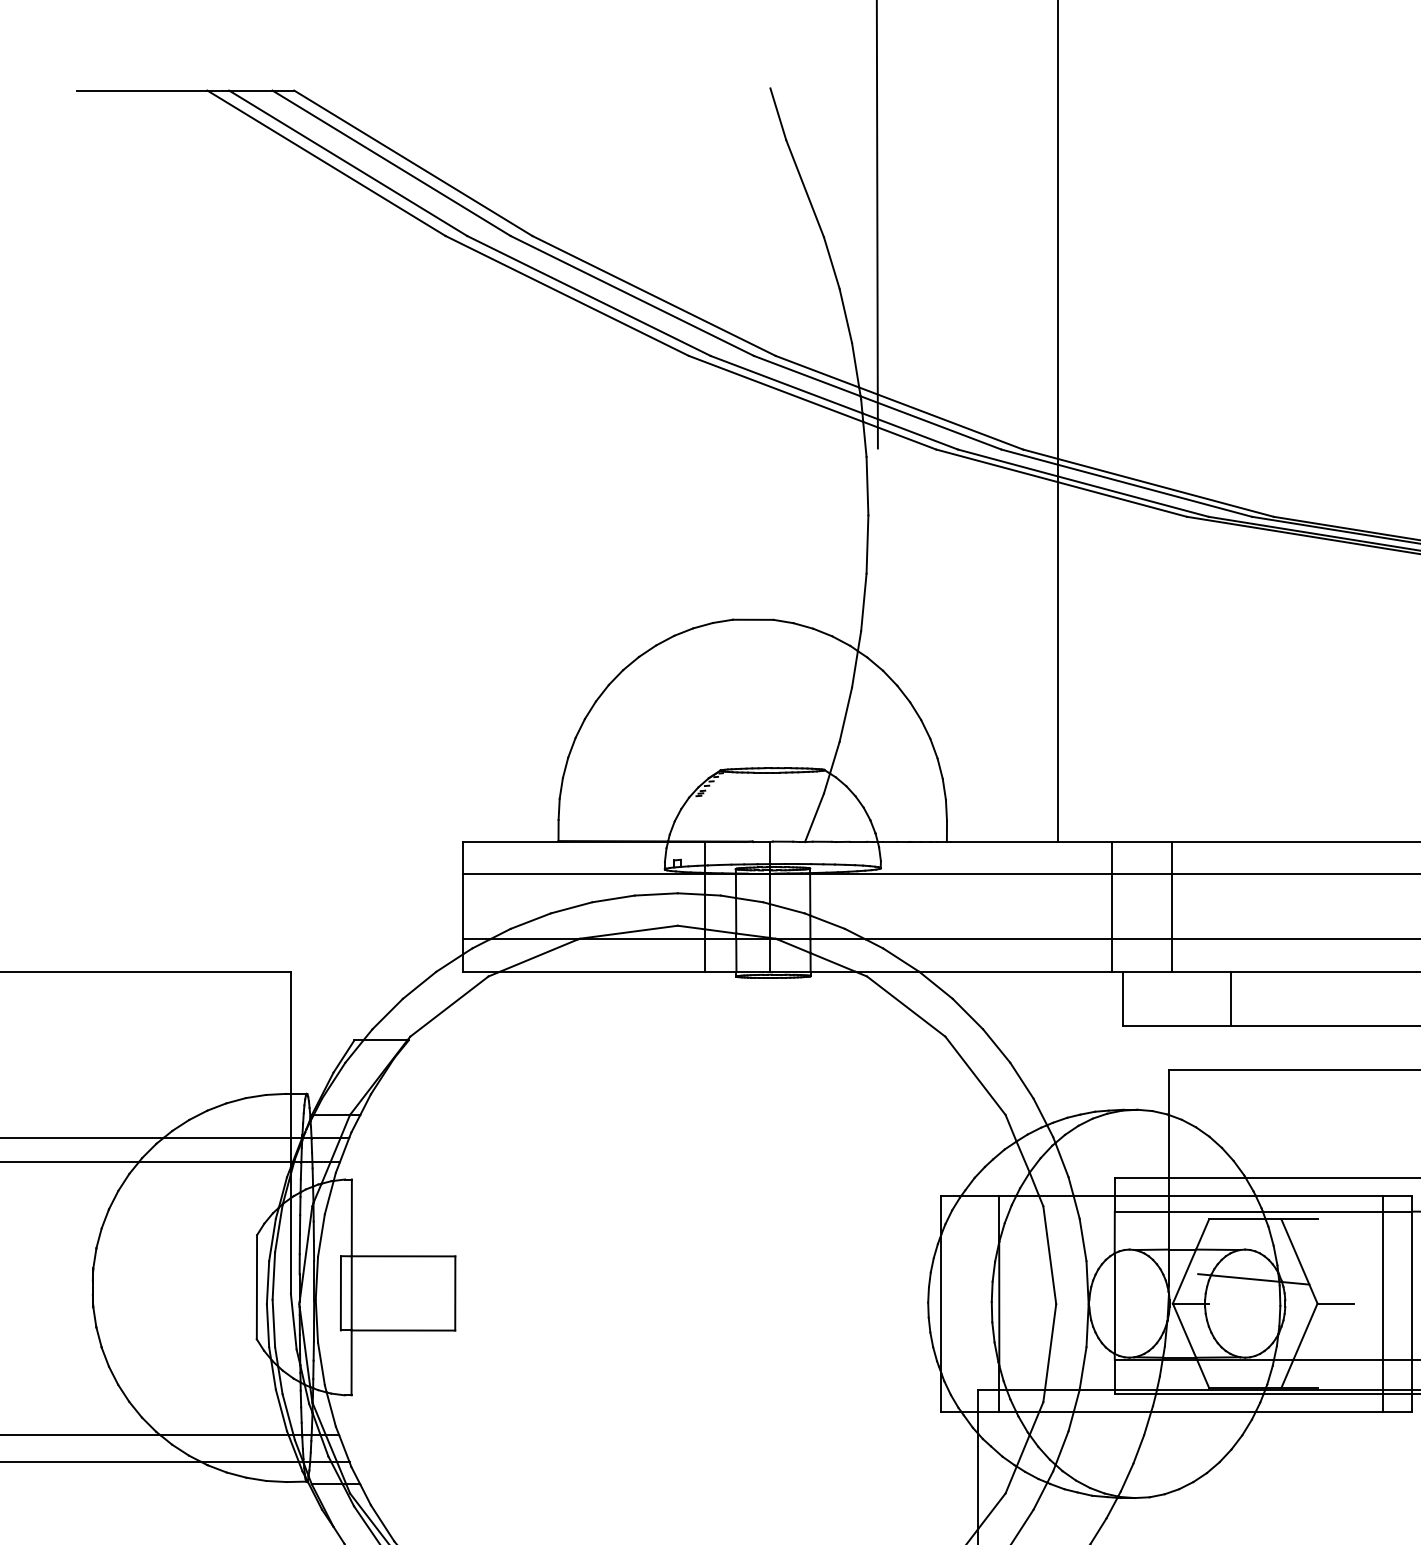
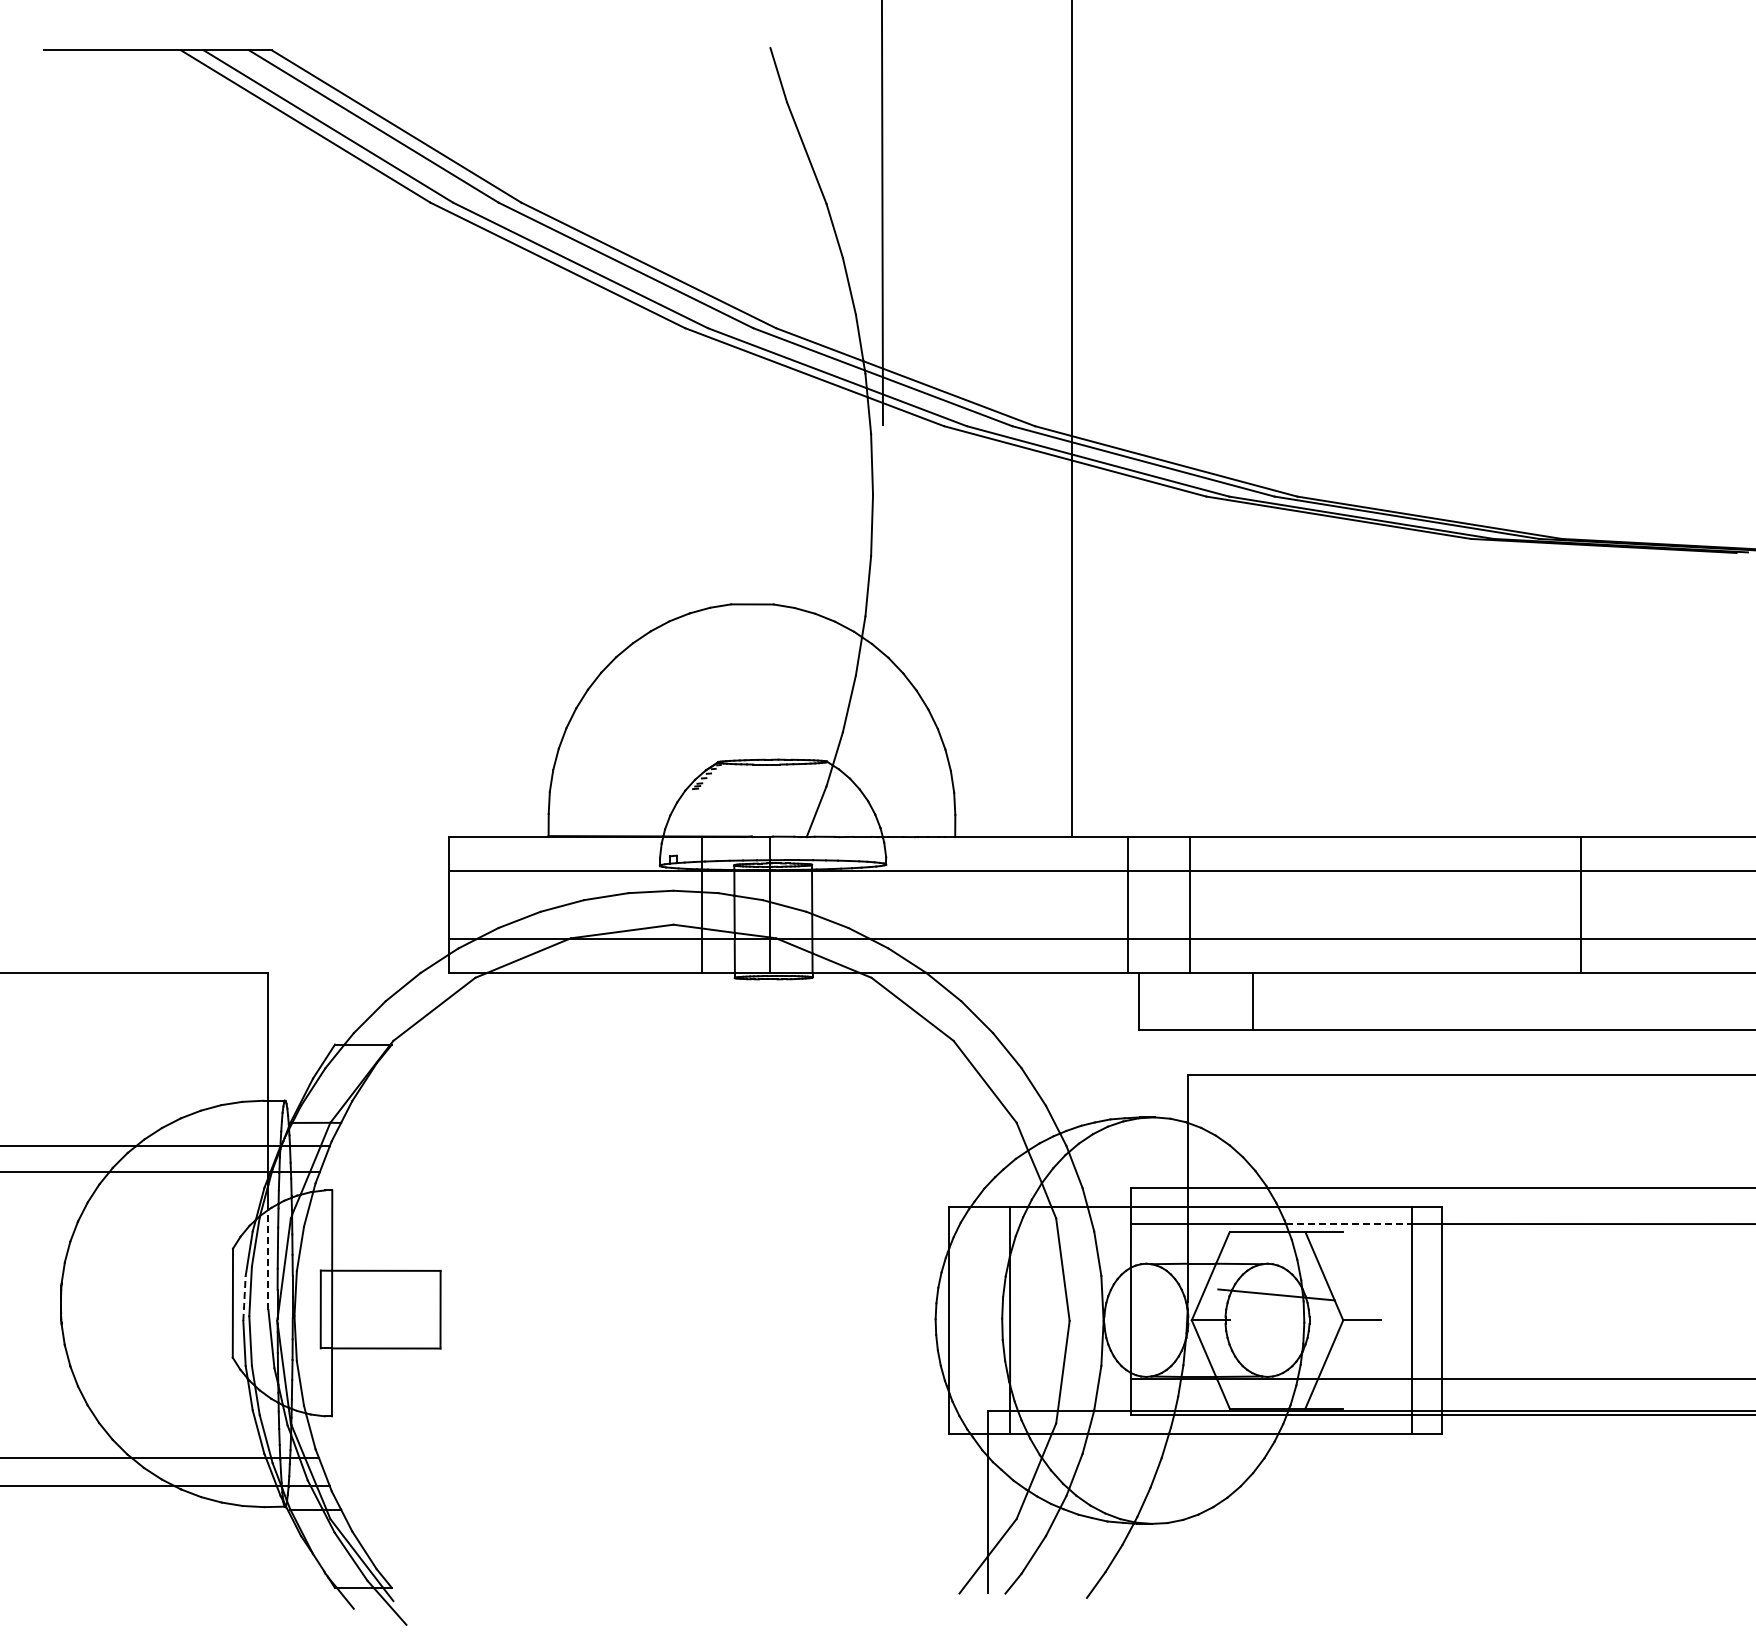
line: (1323, 1212) -> (1349, 1224), solid -> dashed
line: (290, 1245) -> (268, 1259), solid -> dashed
line: (268, 1282) -> (244, 1298), solid -> dashed

